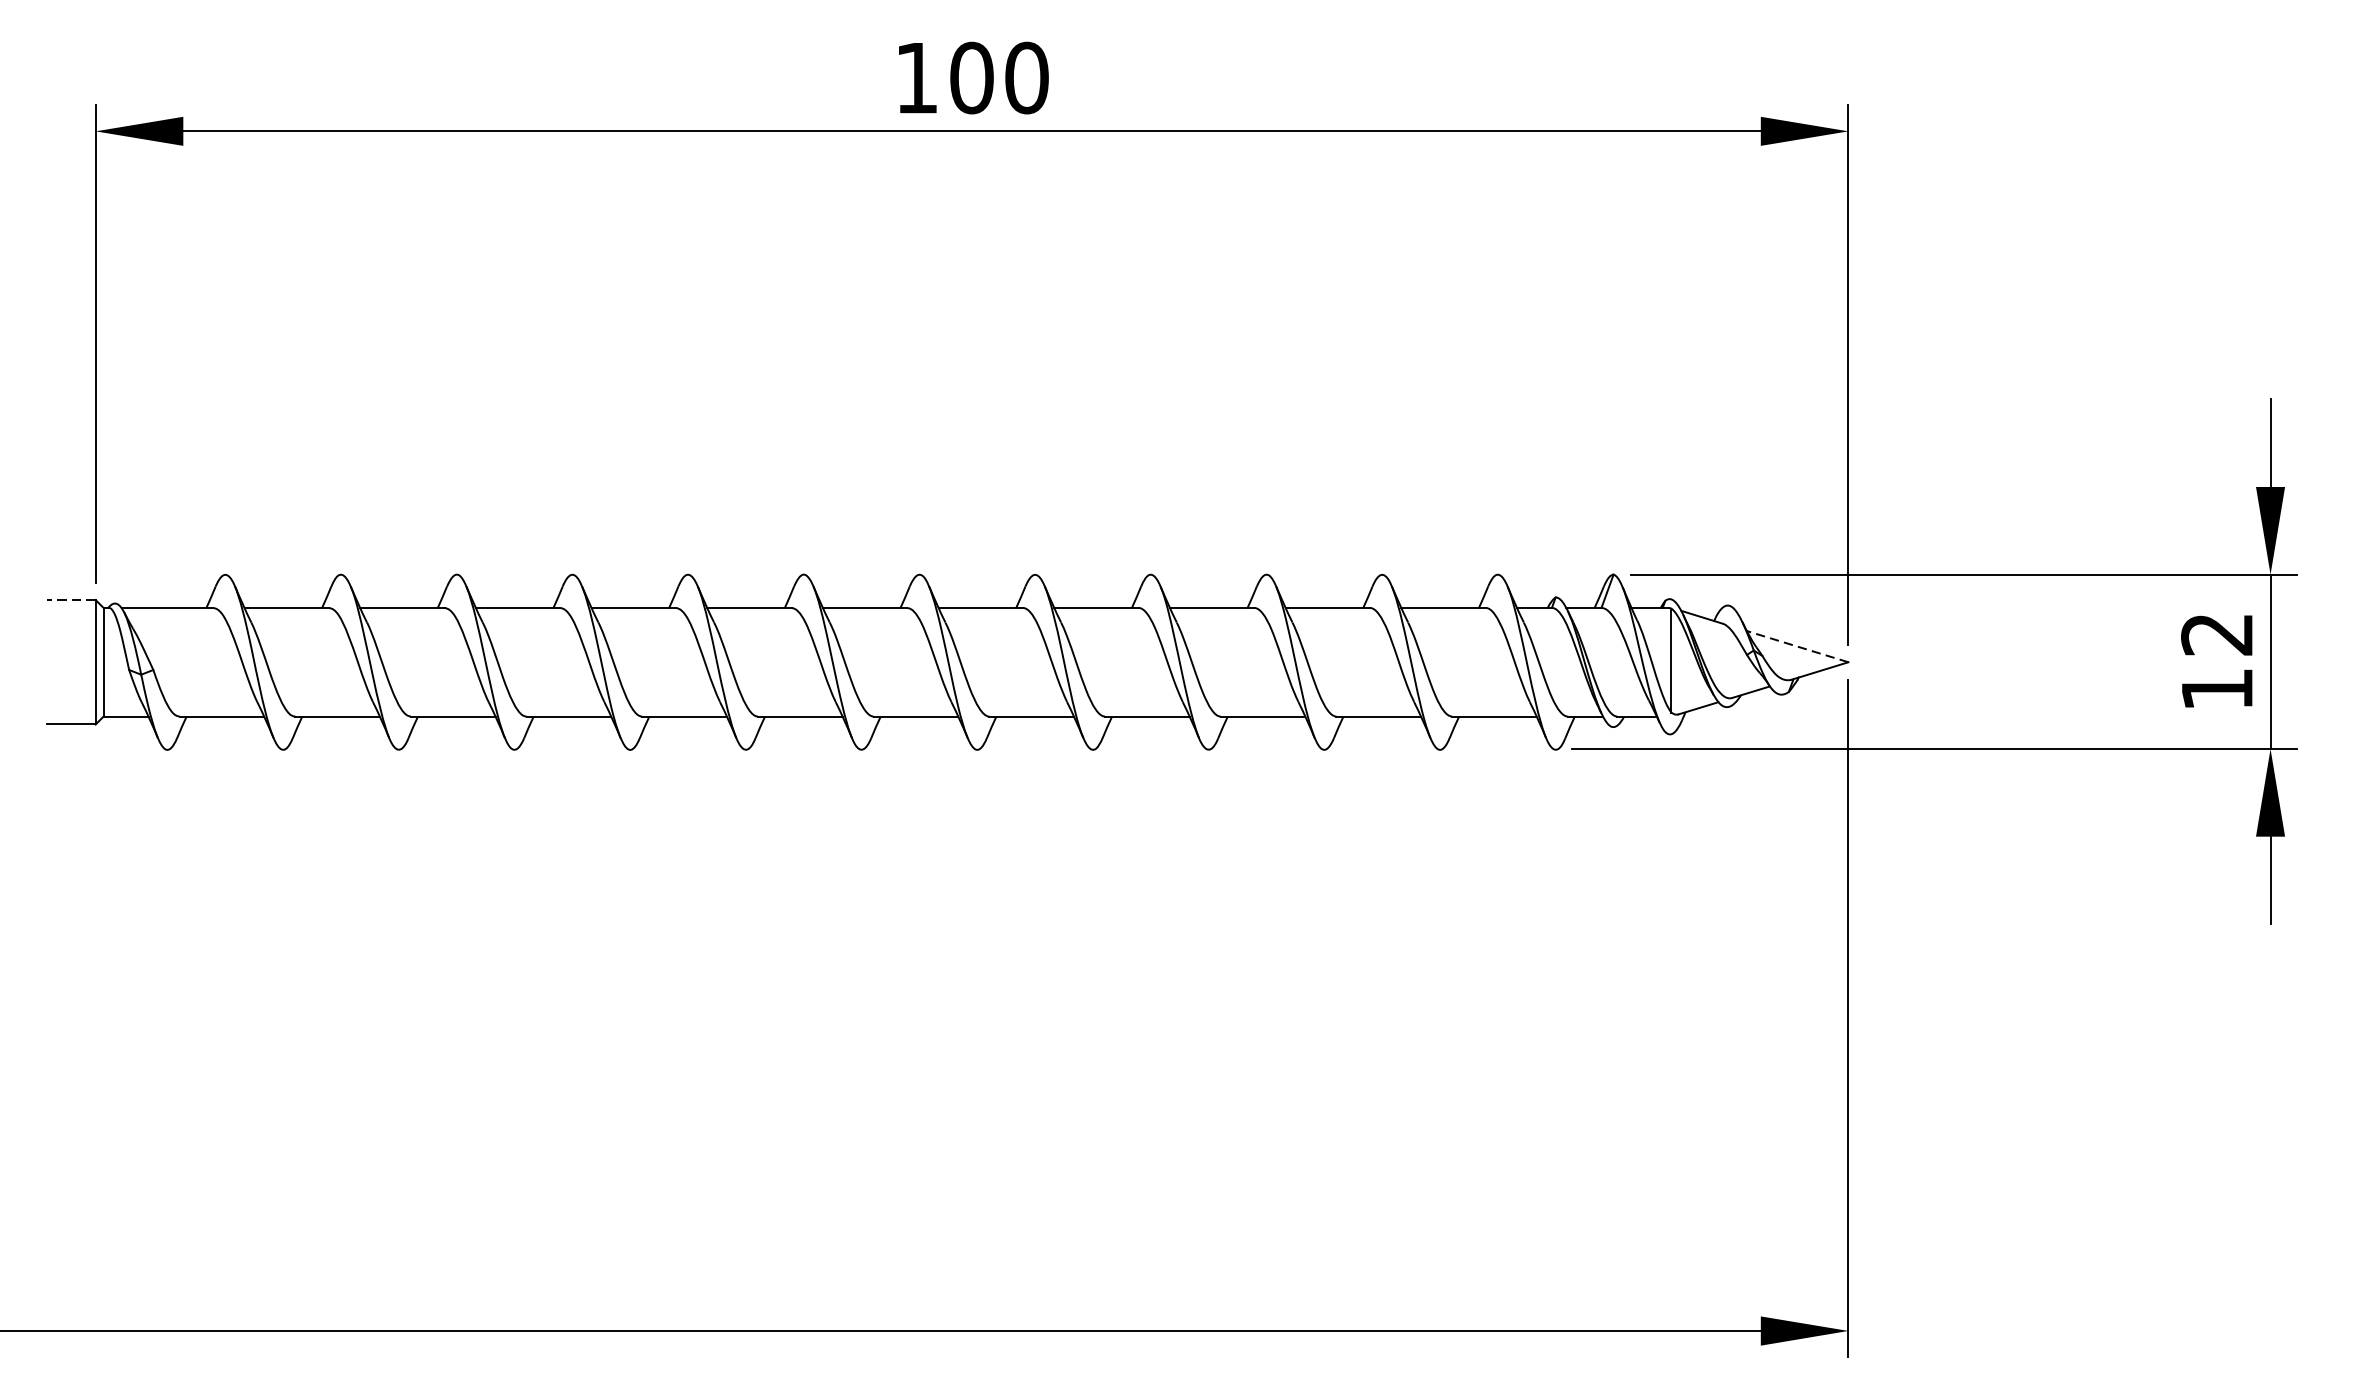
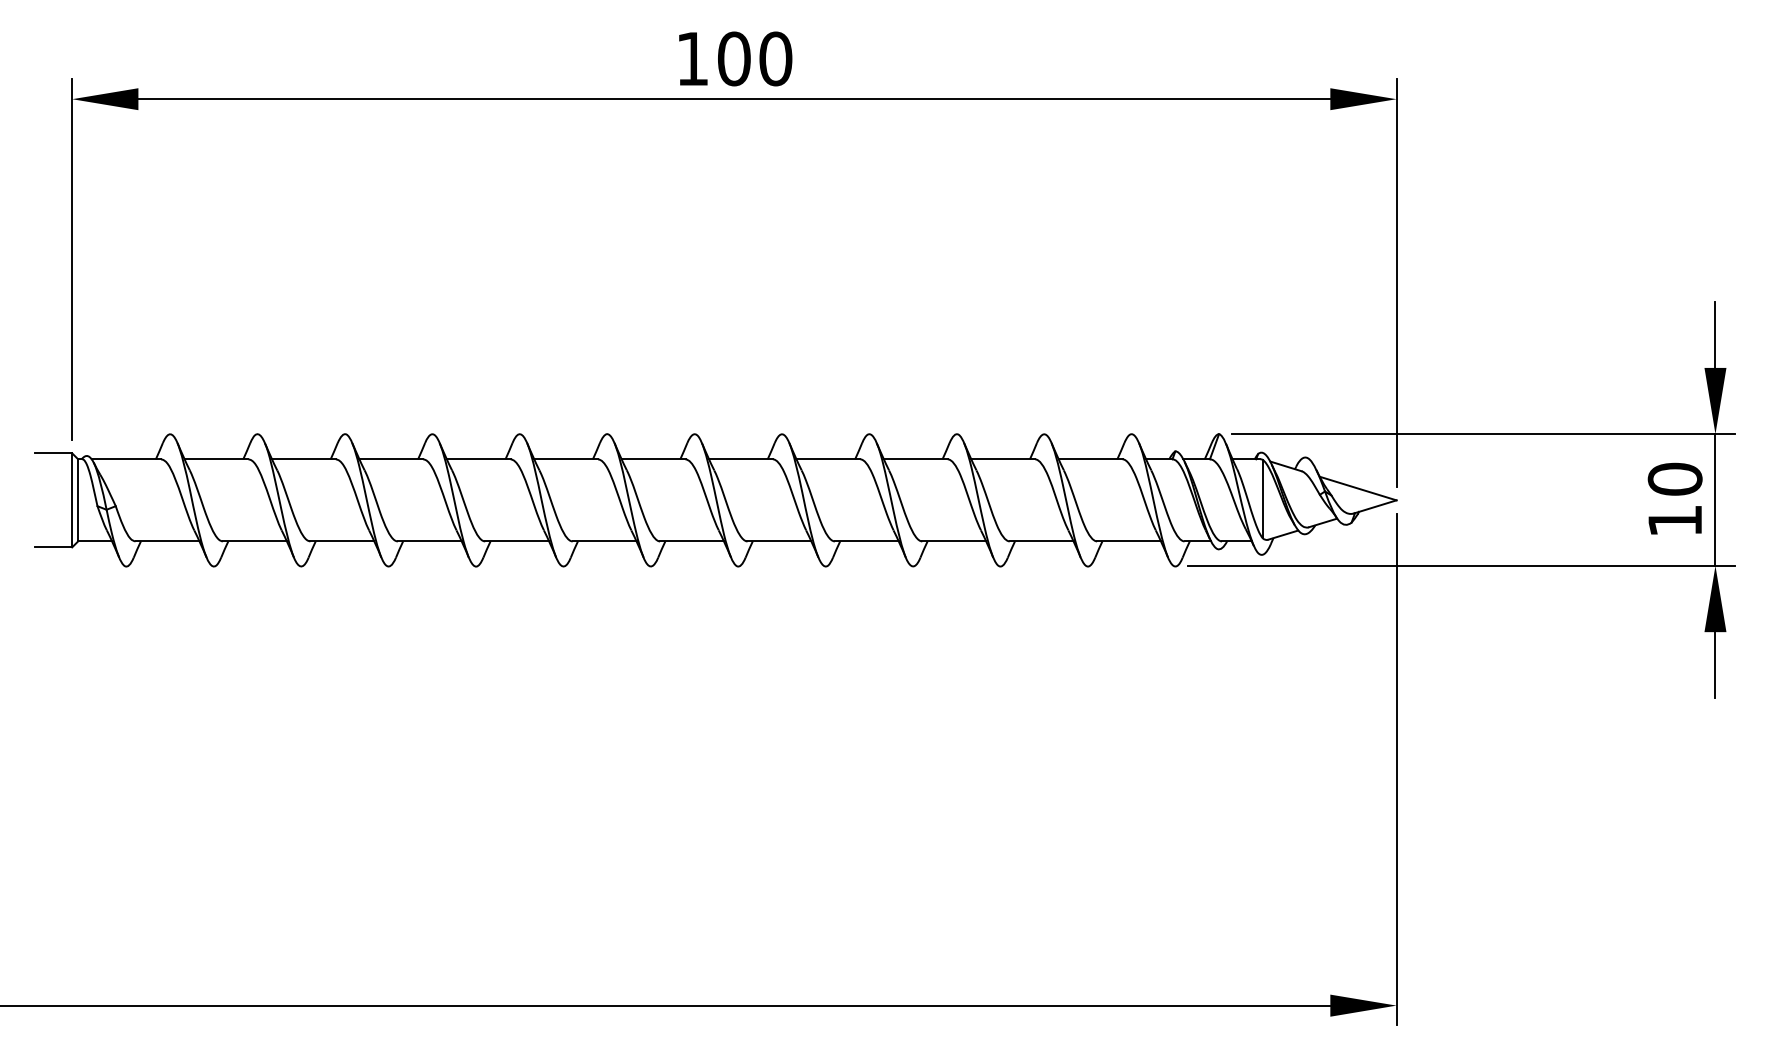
line: (70, 600) -> (53, 453), dashed -> solid
text: (2216, 633) -> (1674, 478), 12 -> 10
line: (1796, 646) -> (1357, 488), dashed -> solid

